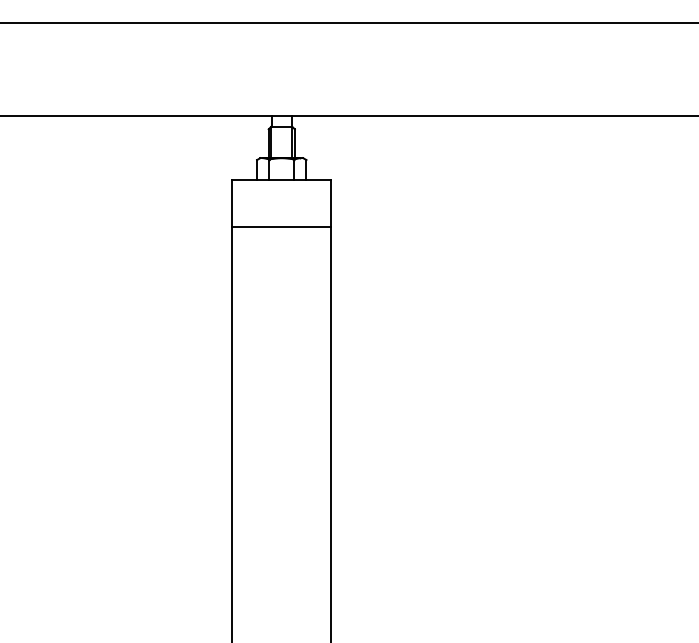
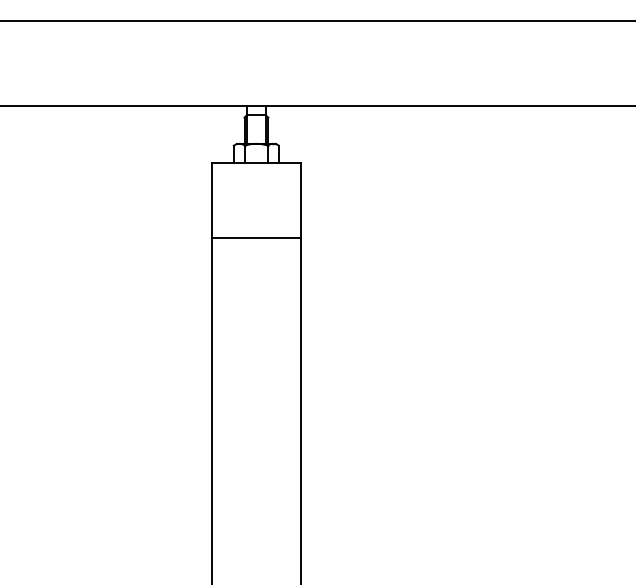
line: (281, 226) -> (256, 237), moved

